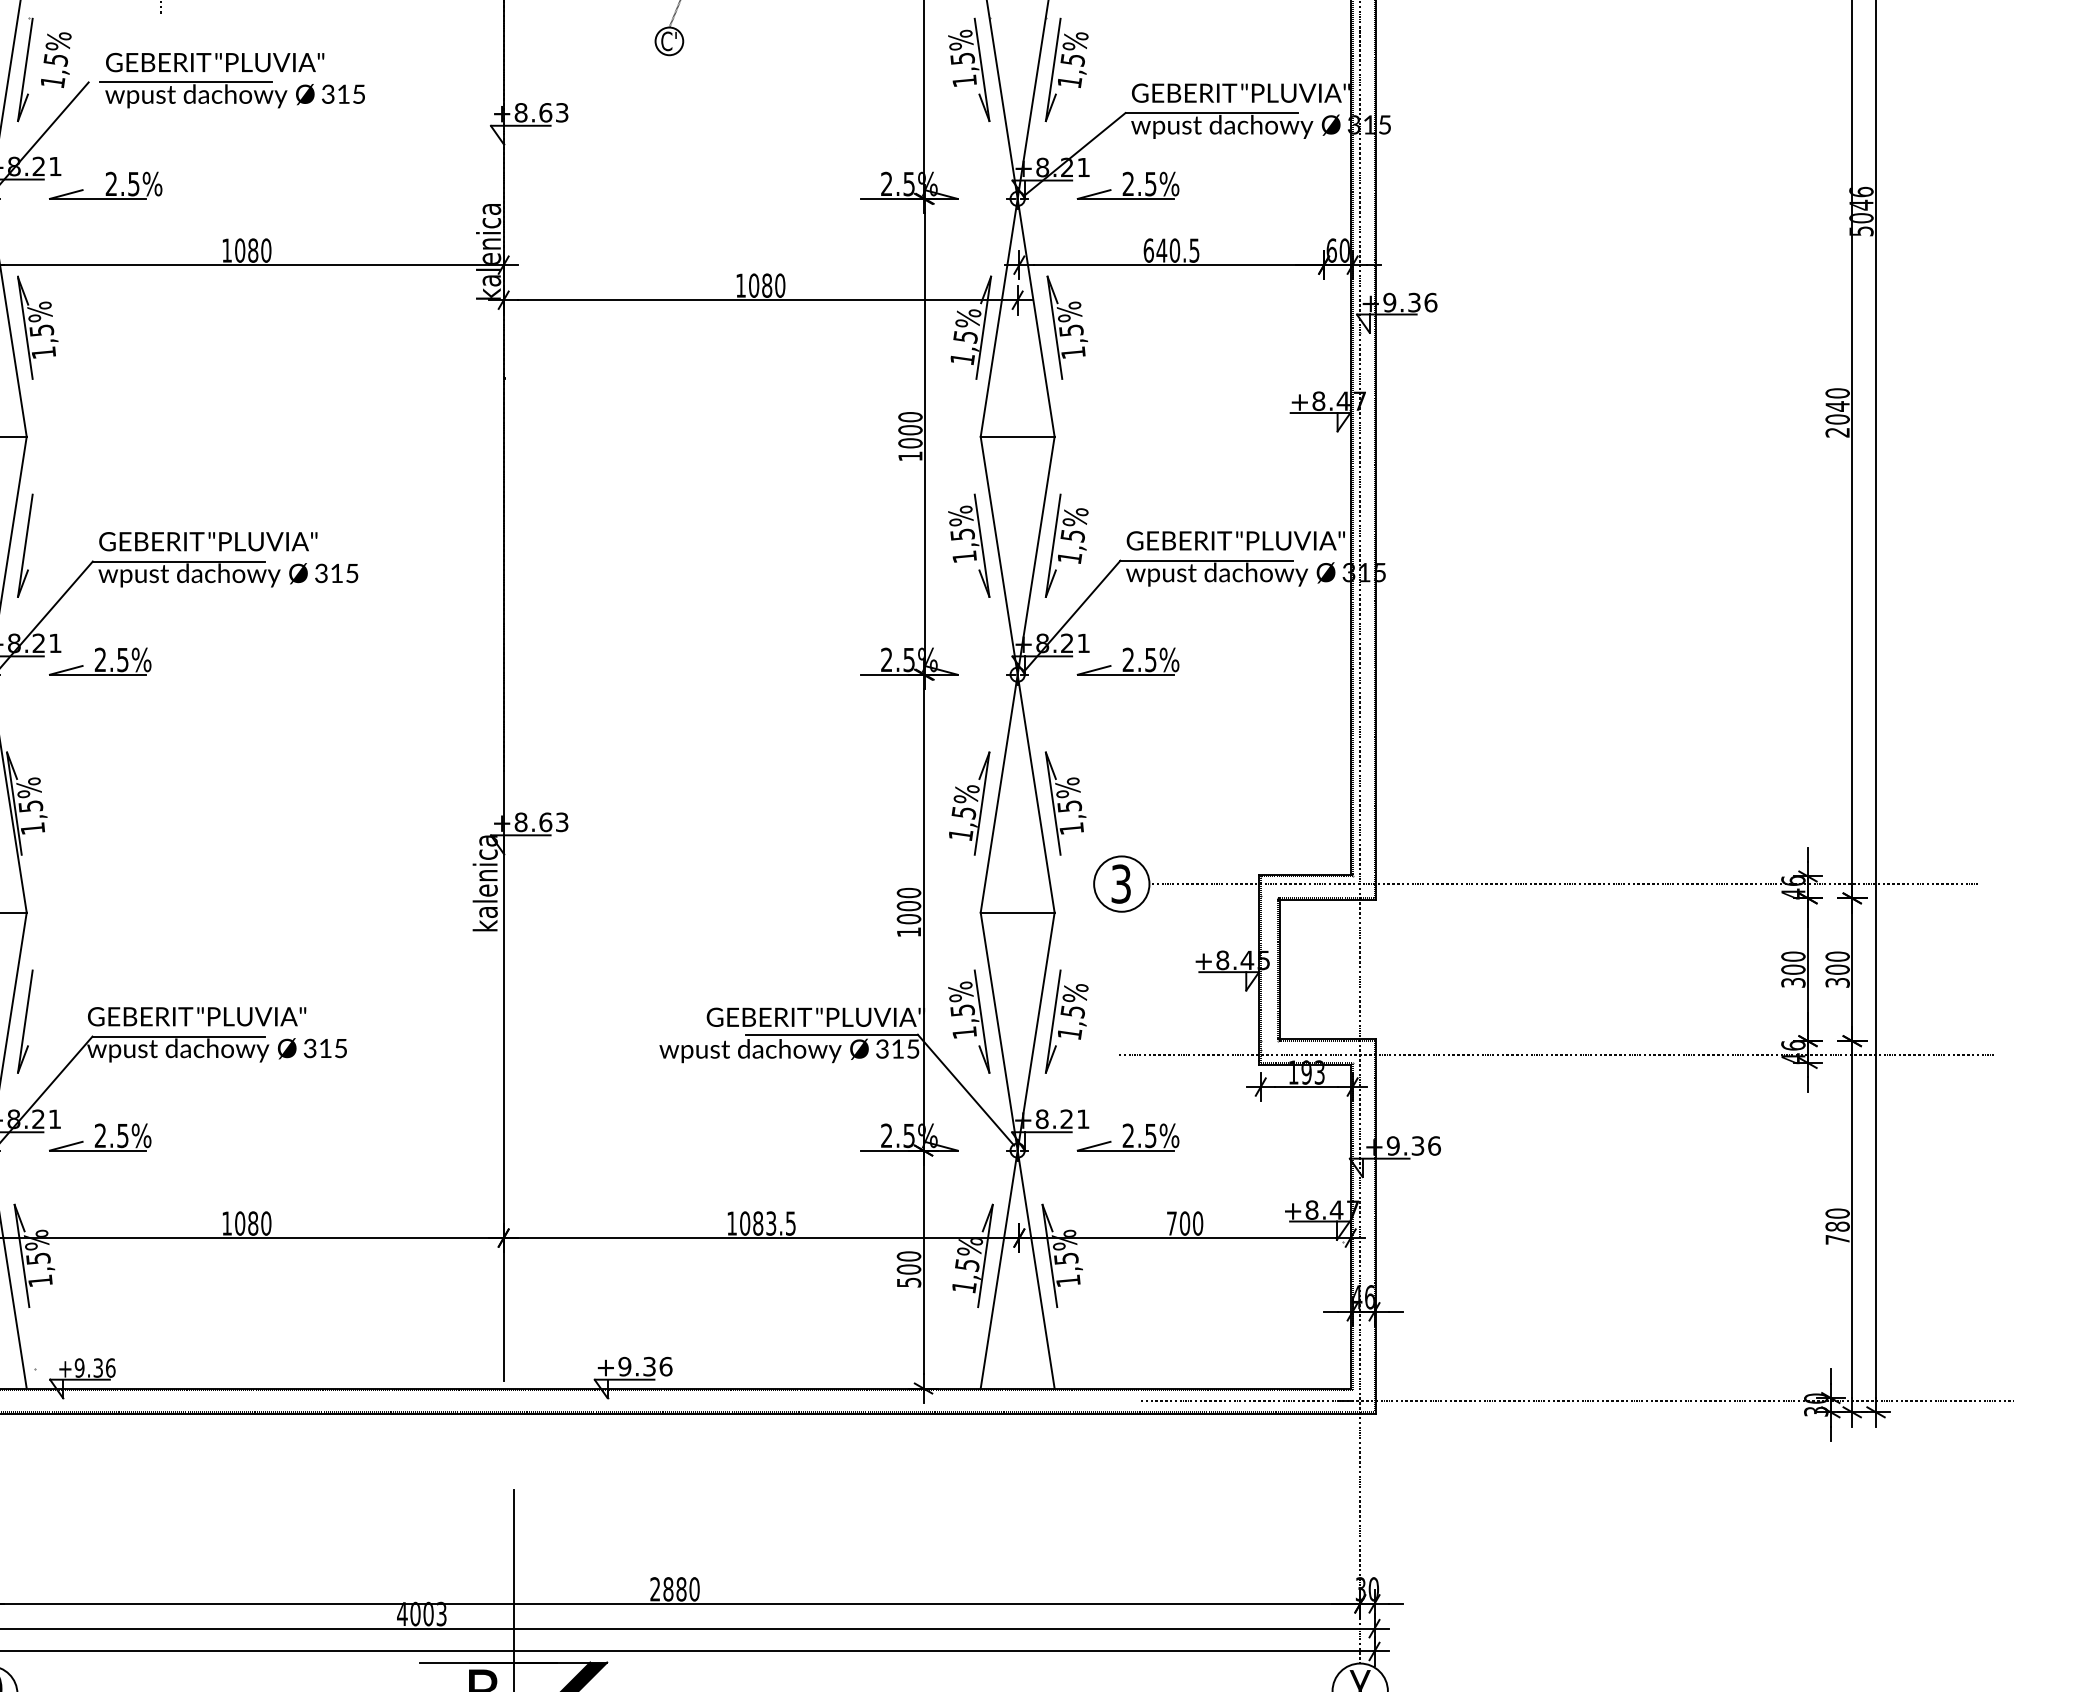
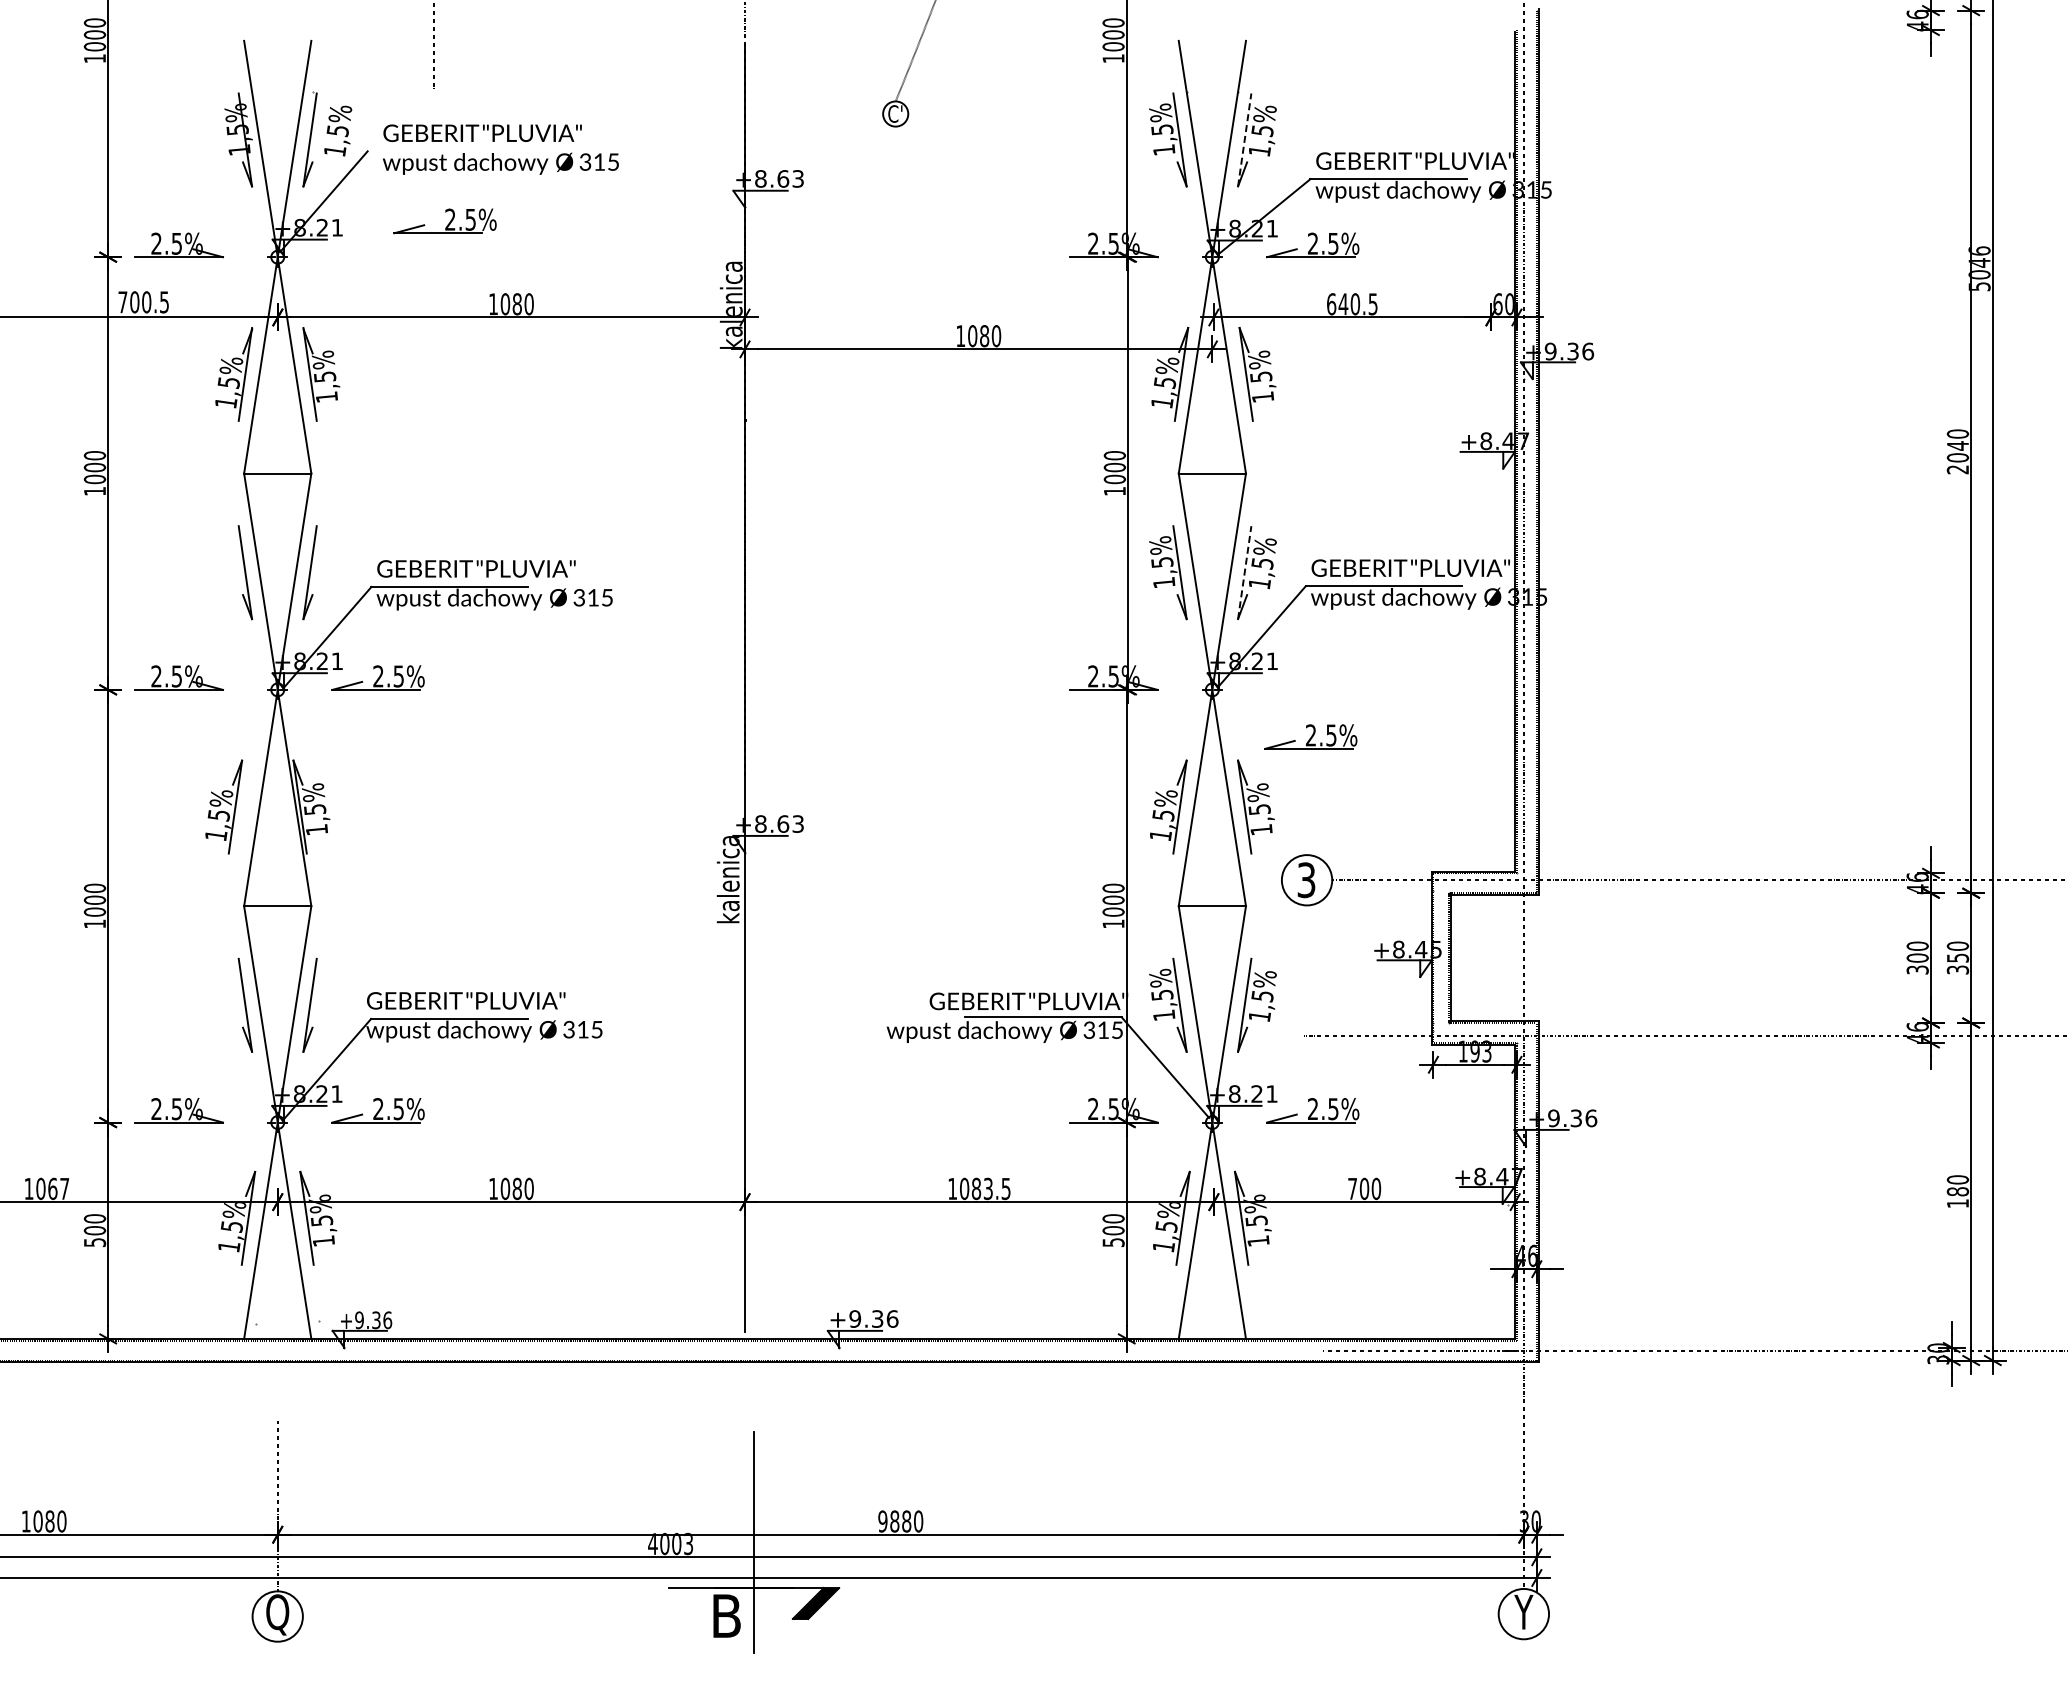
line: (1053, 69) -> (1244, 139), solid -> dashed
line: (185, 82) -> (455, 151), removed
part: (104, 185) -> (444, 221), moved
line: (1053, 545) -> (1244, 572), solid -> dashed
part: (1127, 661) -> (1310, 736), moved
text: (1837, 969) -> (1957, 957), 300 -> 350
text: (1837, 1239) -> (1957, 1203), 780 -> 180
text: (654, 1589) -> (882, 1521), 2880 -> 9880

